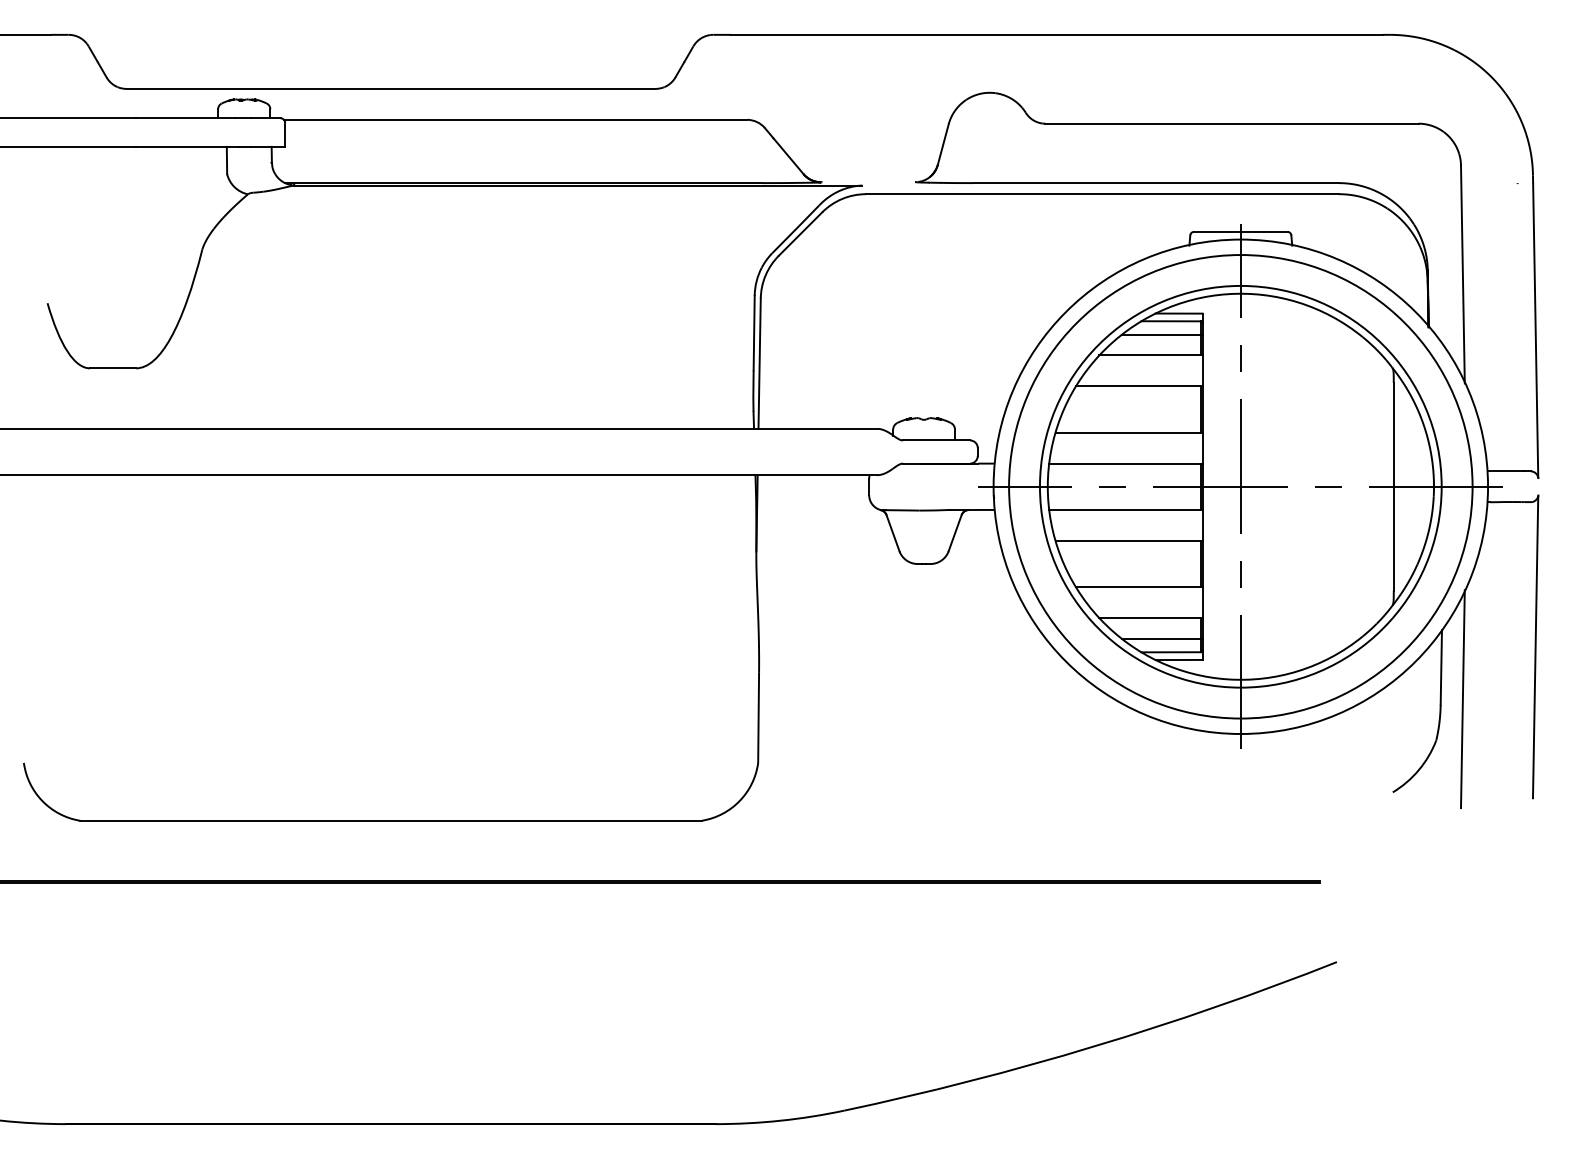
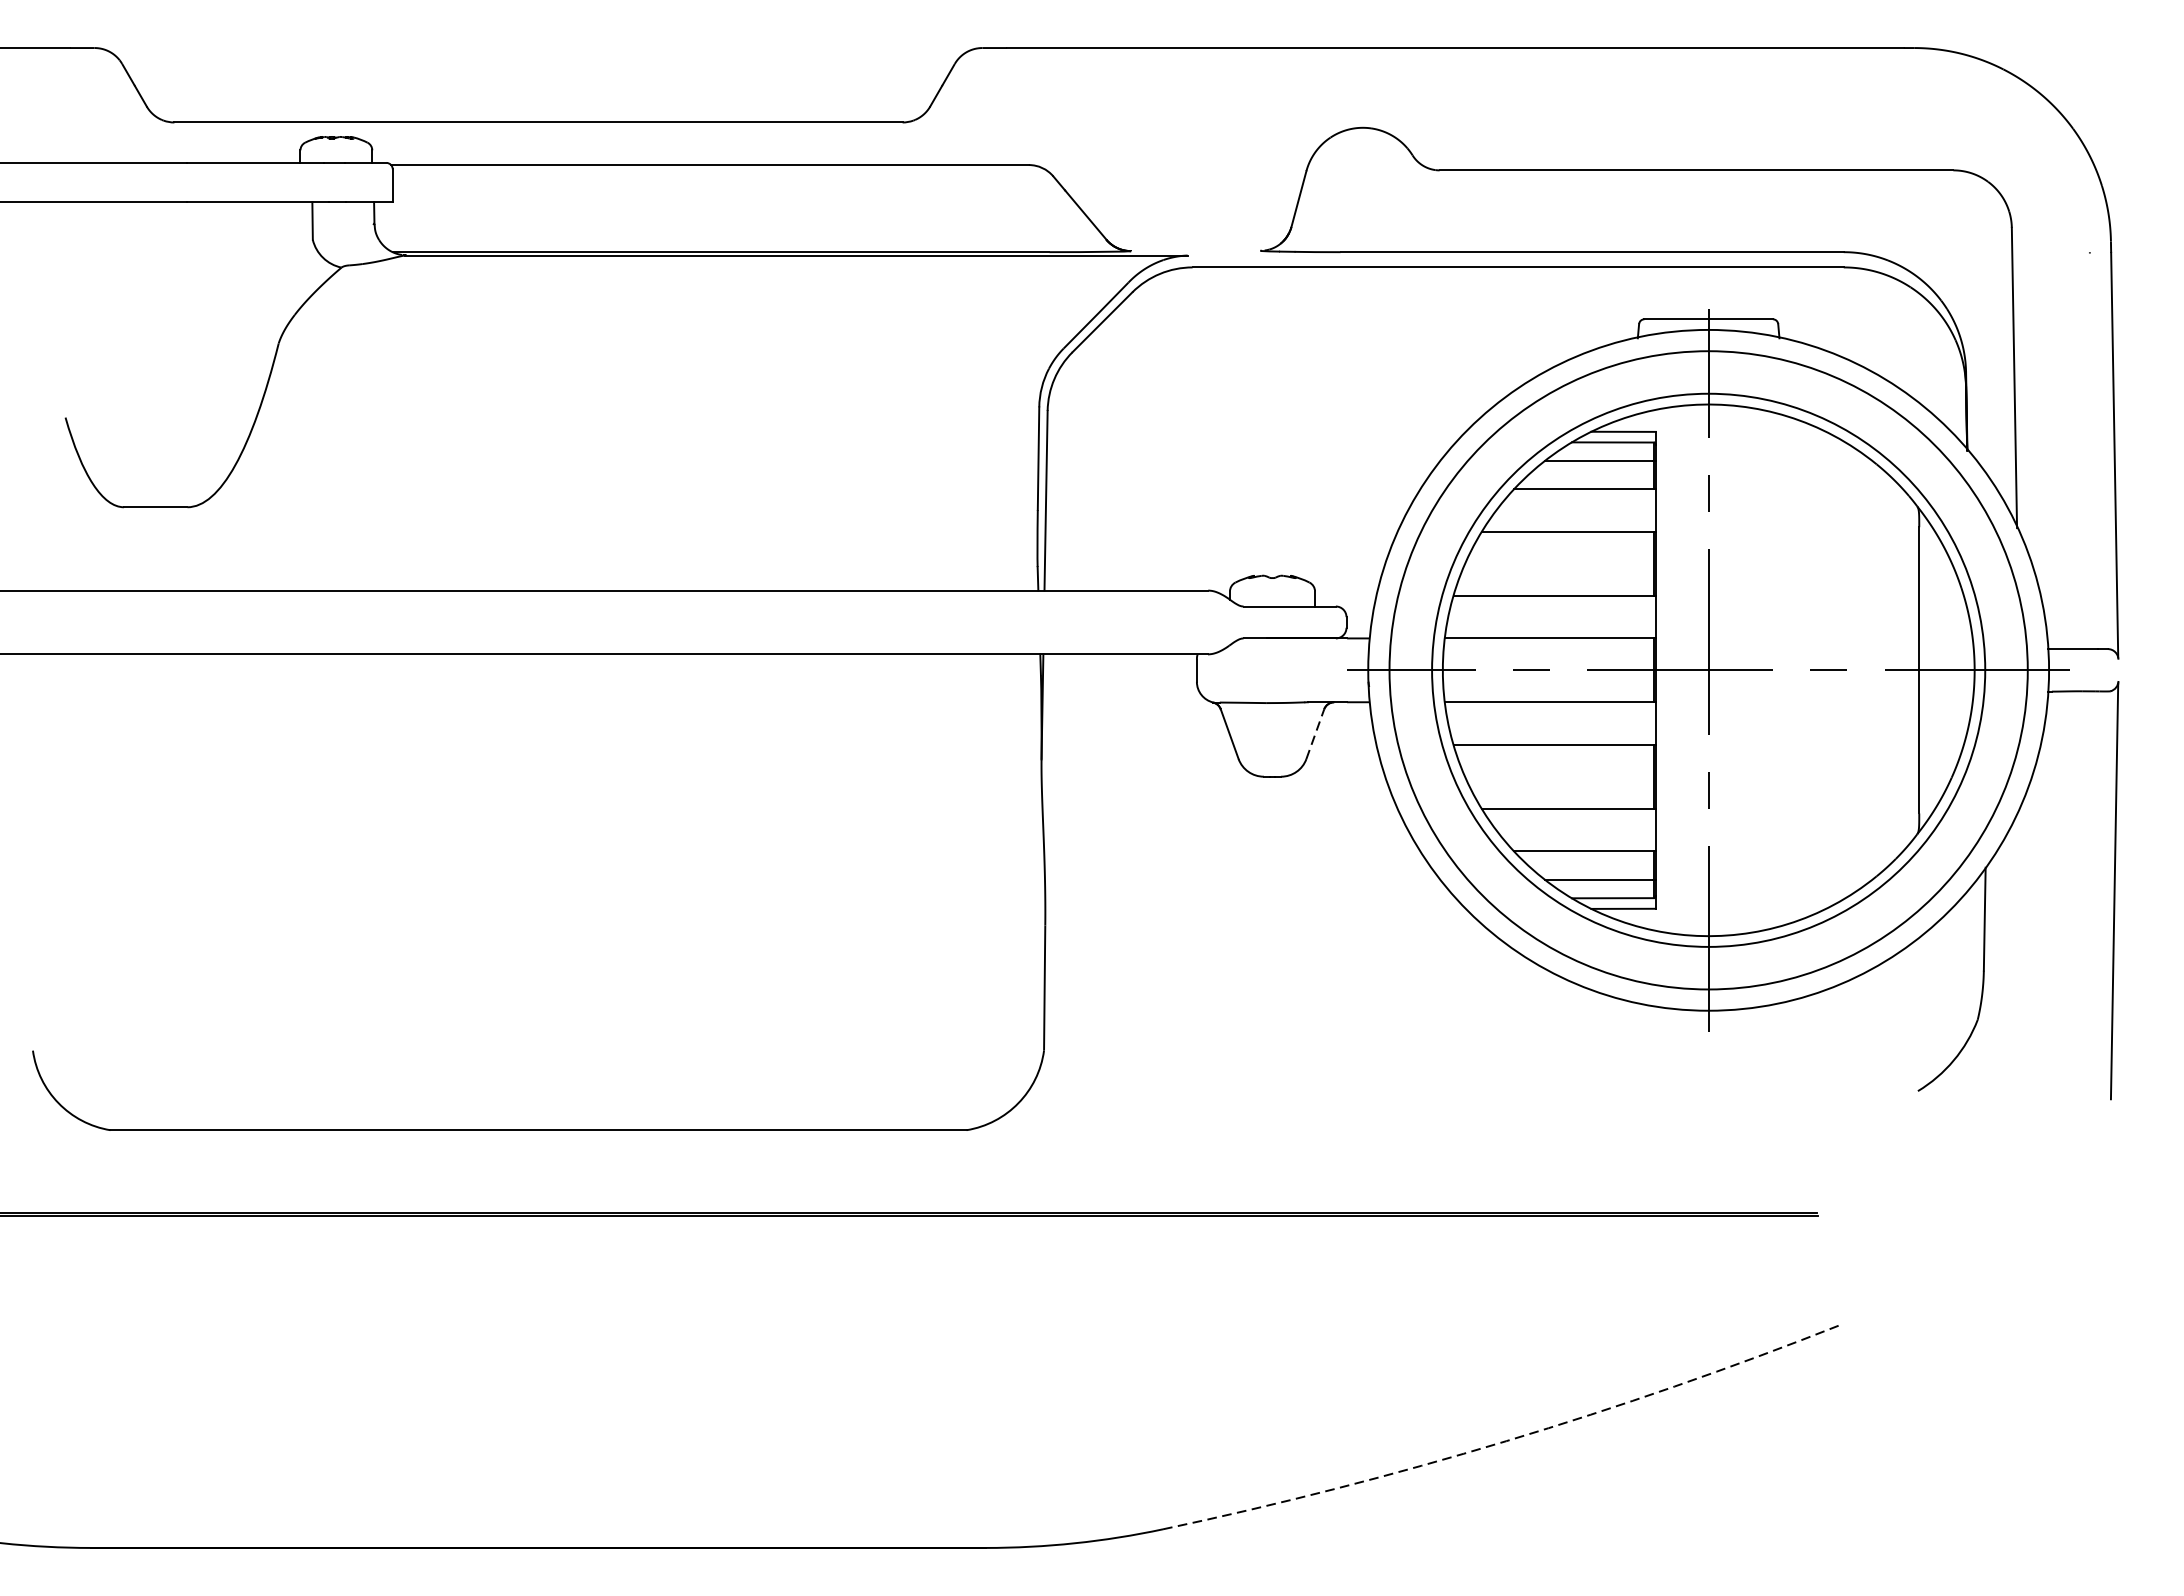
line: (955, 532) -> (1315, 733), solid -> dashed
line: (1462, 699) -> (2013, 963), removed
arc: (1093, 1046) -> (1505, 1441), solid -> dashed

